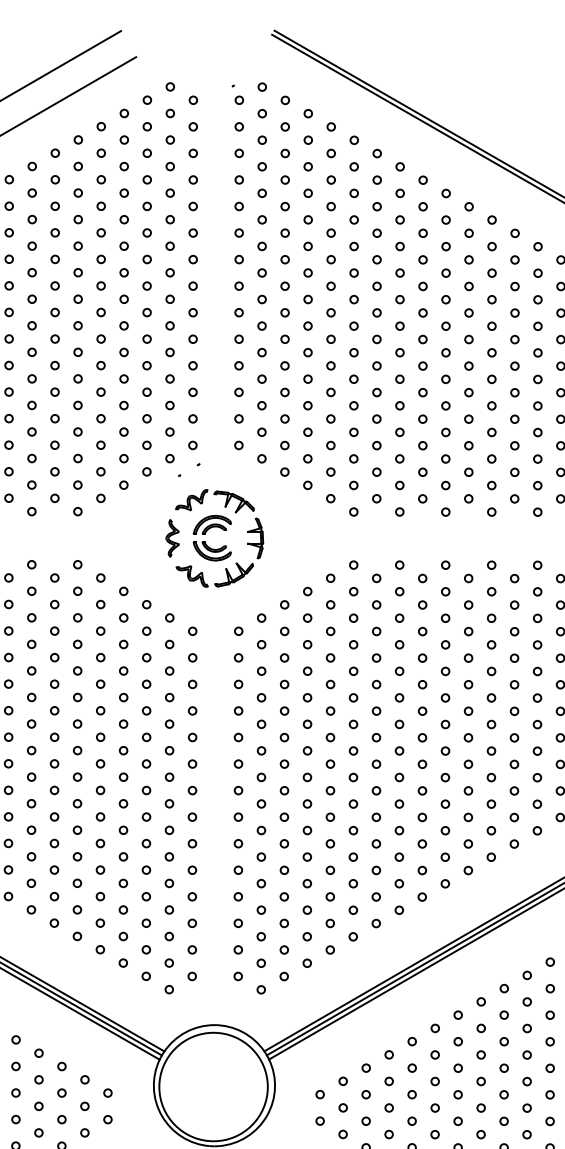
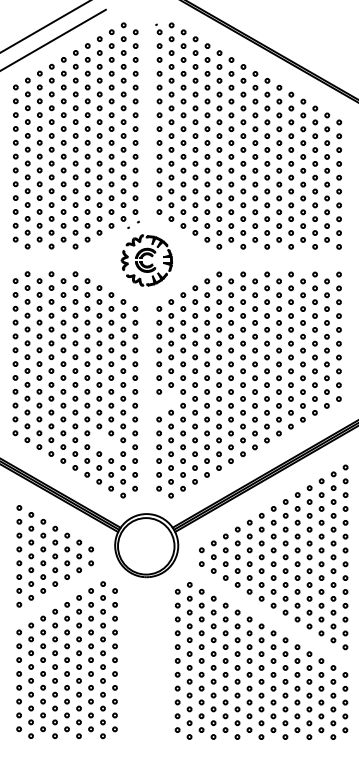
part: (248, 810) -> (164, 402), removed
part: (133, 889) -> (104, 443), removed

